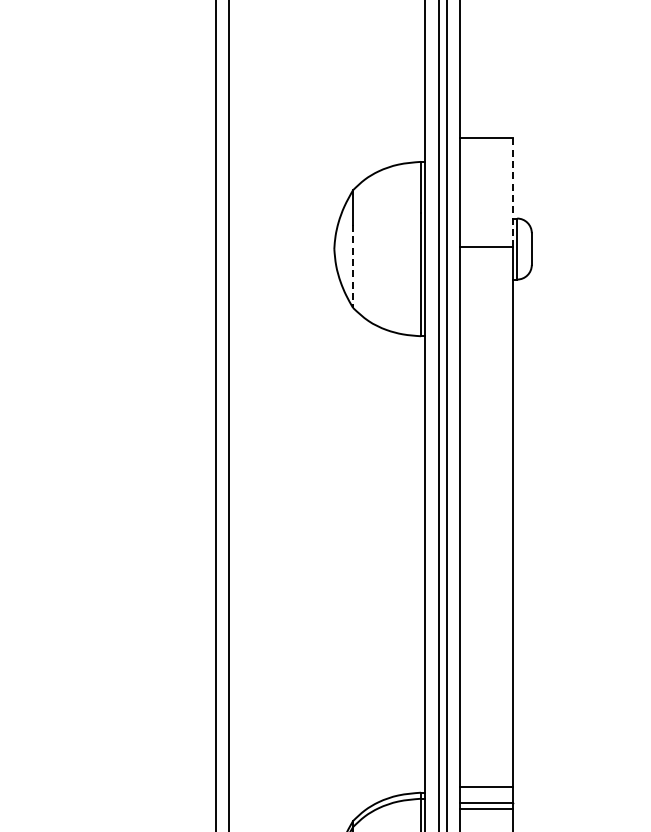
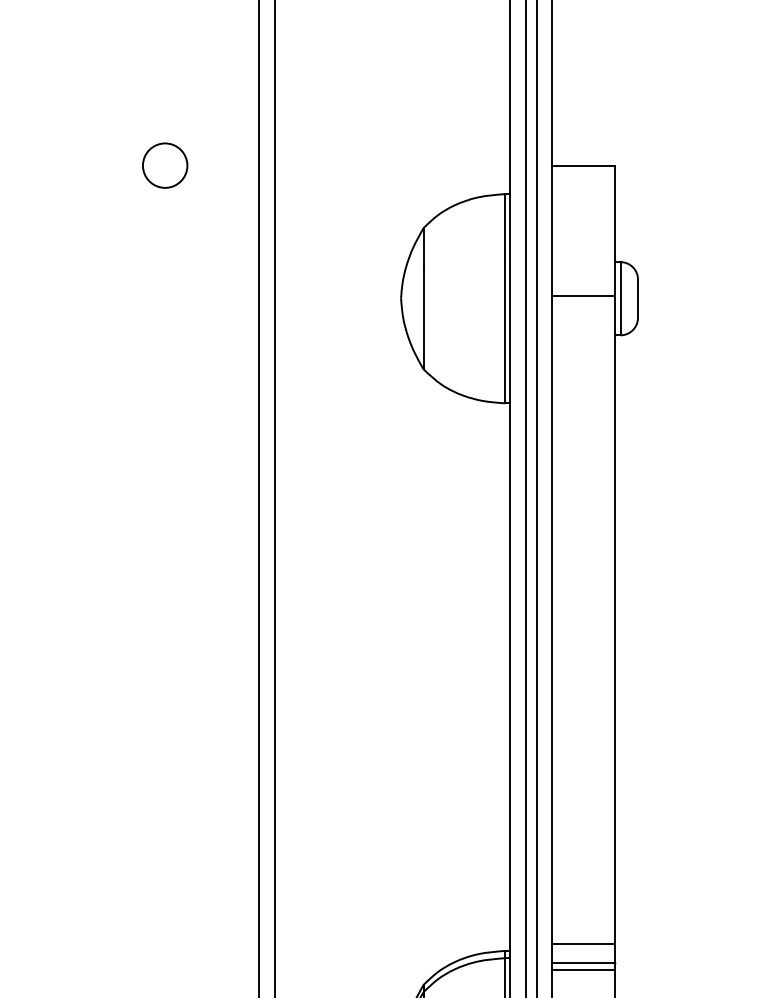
circle: (137, 137) -> (164, 164), added
line: (512, 193) -> (614, 232), dashed -> solid
line: (353, 266) -> (424, 319), dashed -> solid

